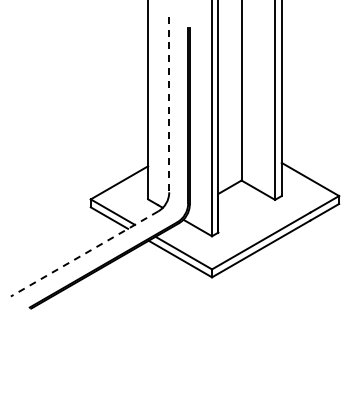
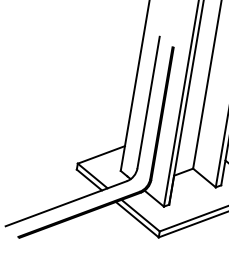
line: (169, 104) -> (148, 102), dashed -> solid
line: (84, 254) -> (66, 204), dashed -> solid

